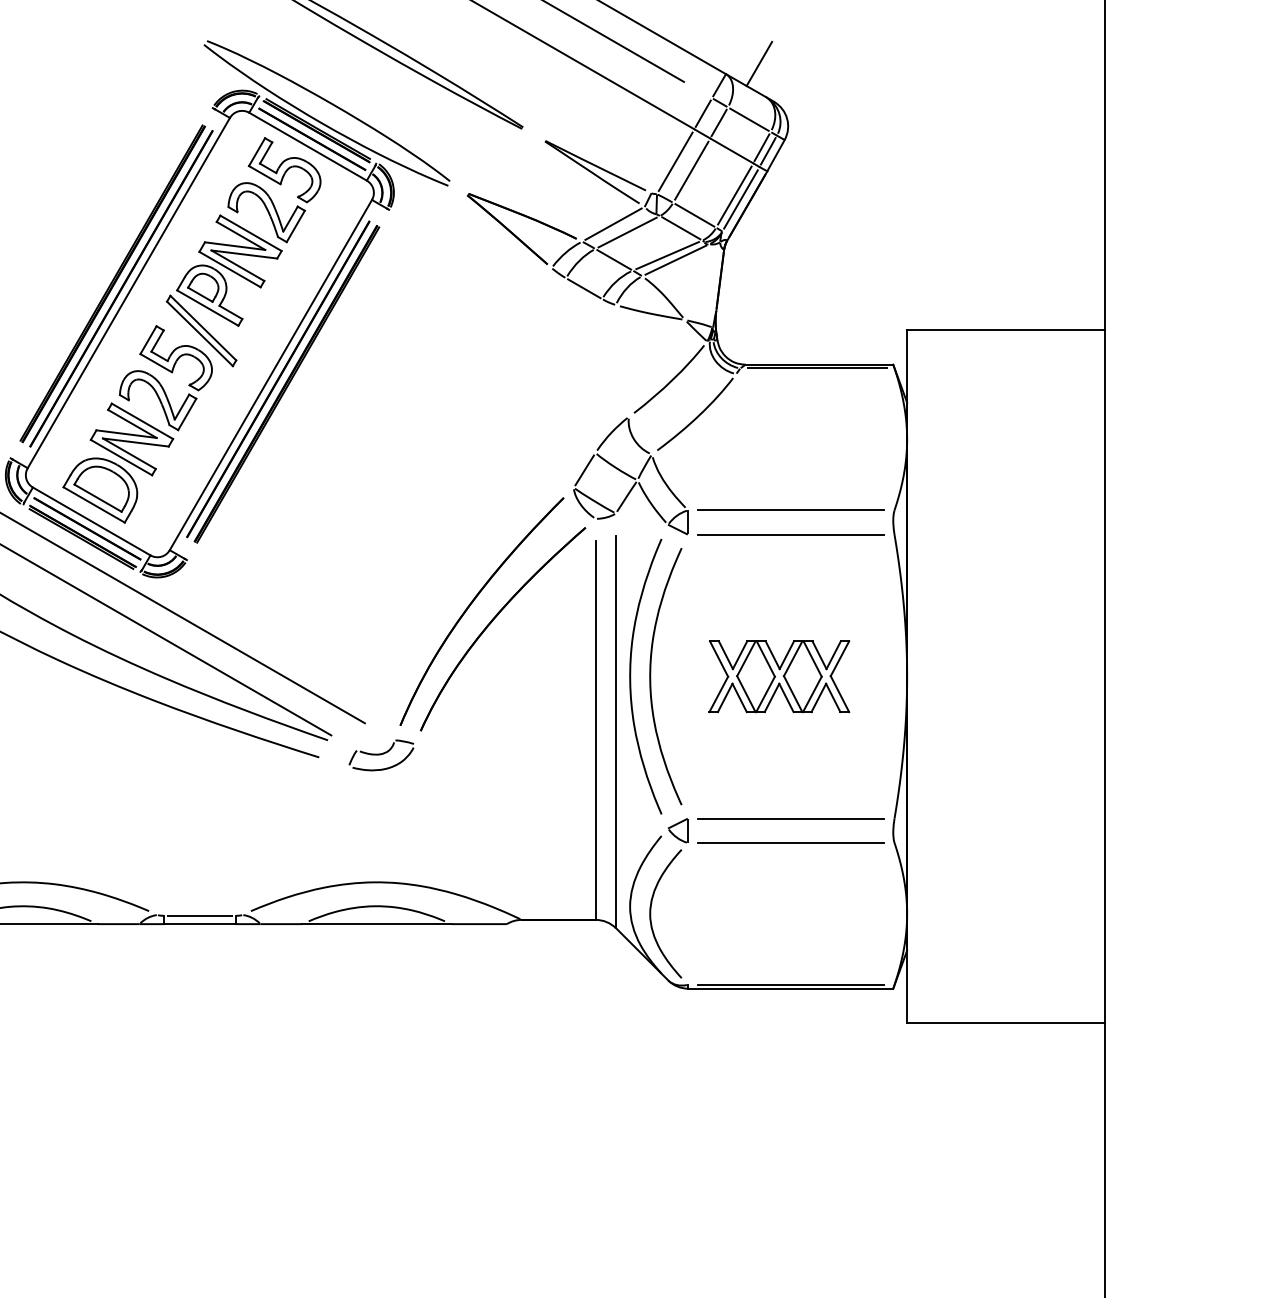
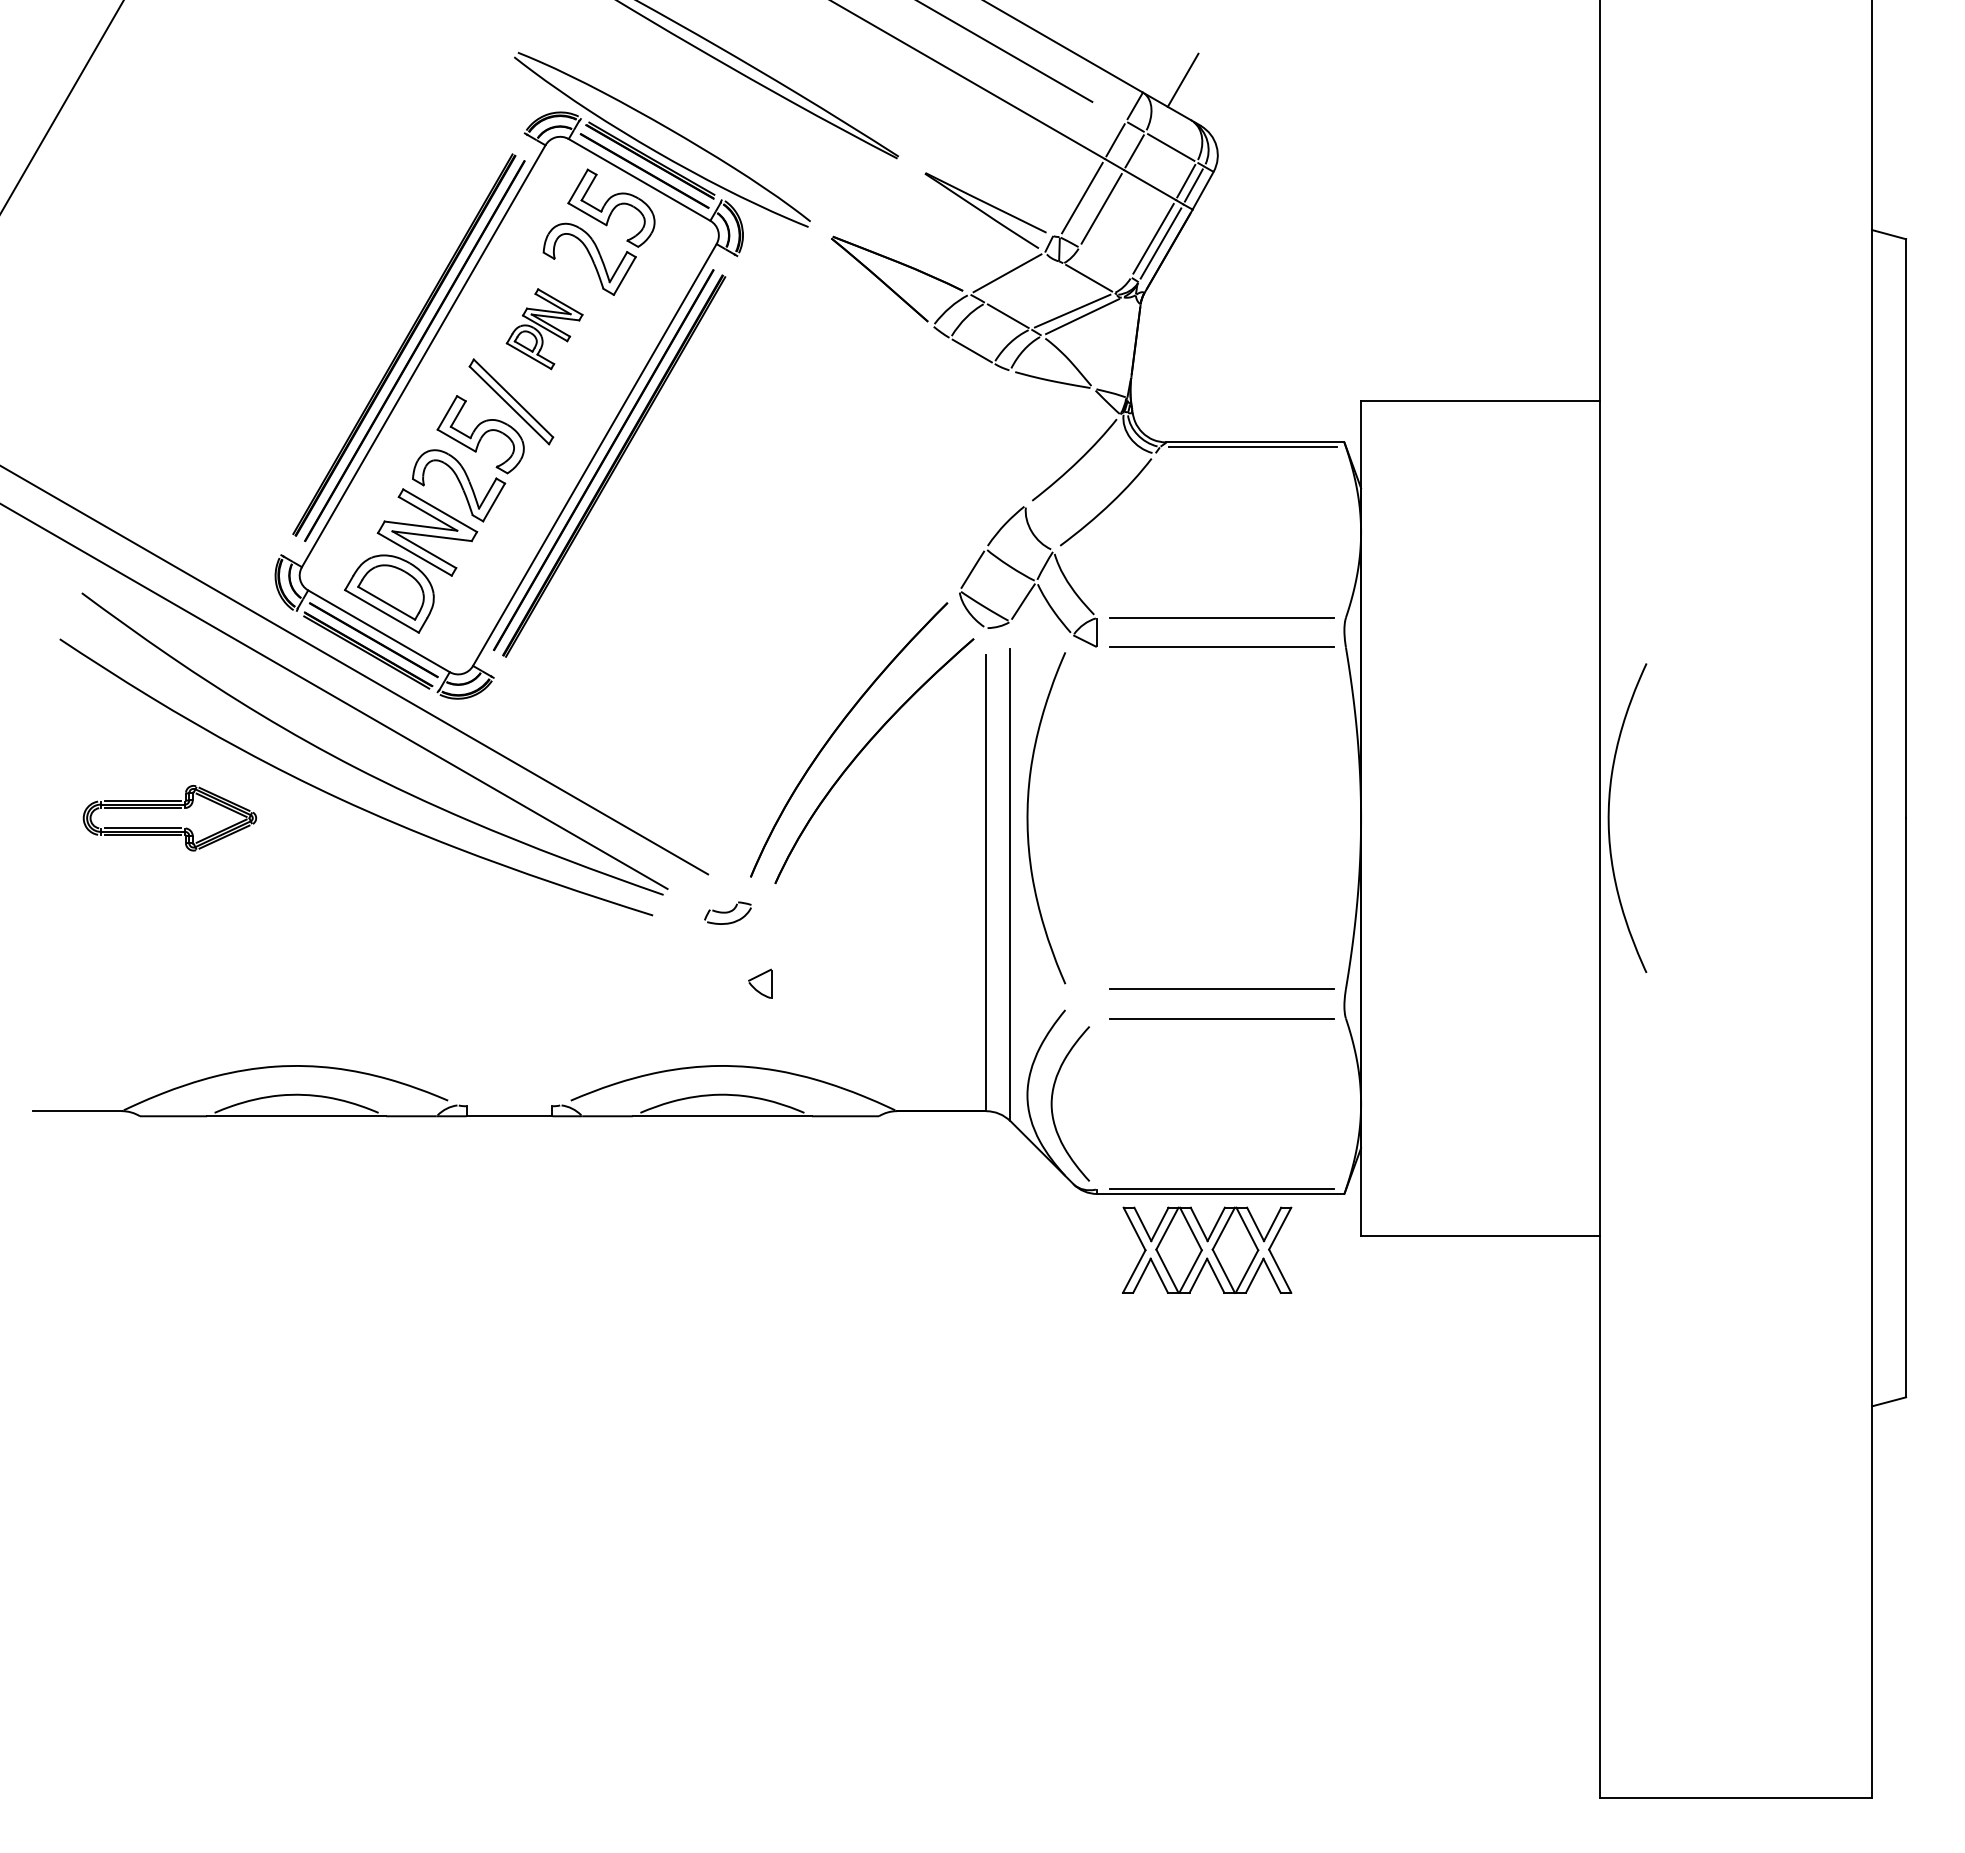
line: (694, 215) -> (1105, 262), removed
line: (627, 232) -> (1024, 283), removed
part: (229, 270) -> (544, 328), size x0.6
curve: (650, 676) -> (1609, 817), moved
part: (779, 676) -> (1207, 1249), moved
part: (381, 755) -> (727, 913), size x0.6
part: (678, 830) -> (760, 983), moved
line: (200, 916) -> (509, 1106), removed

